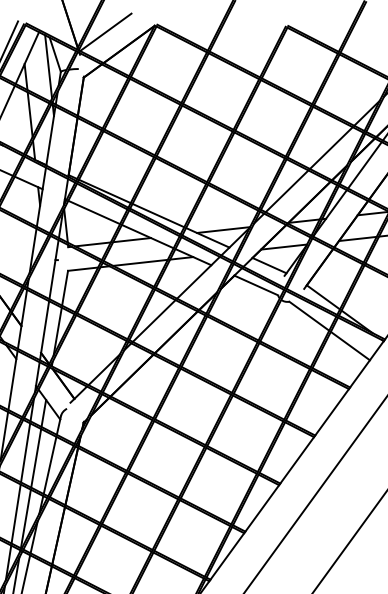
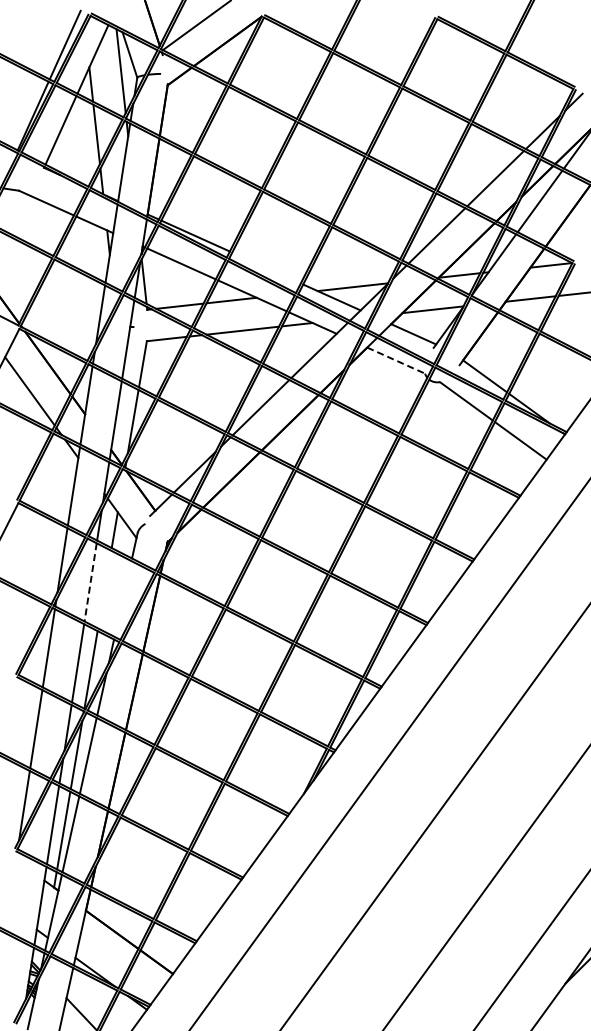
line: (158, 215) -> (266, 267), removed
line: (256, 285) -> (396, 360), solid -> dashed
line: (25, 452) -> (90, 582), solid -> dashed
line: (36, 458) -> (104, 589), removed
line: (49, 465) -> (122, 598), removed

